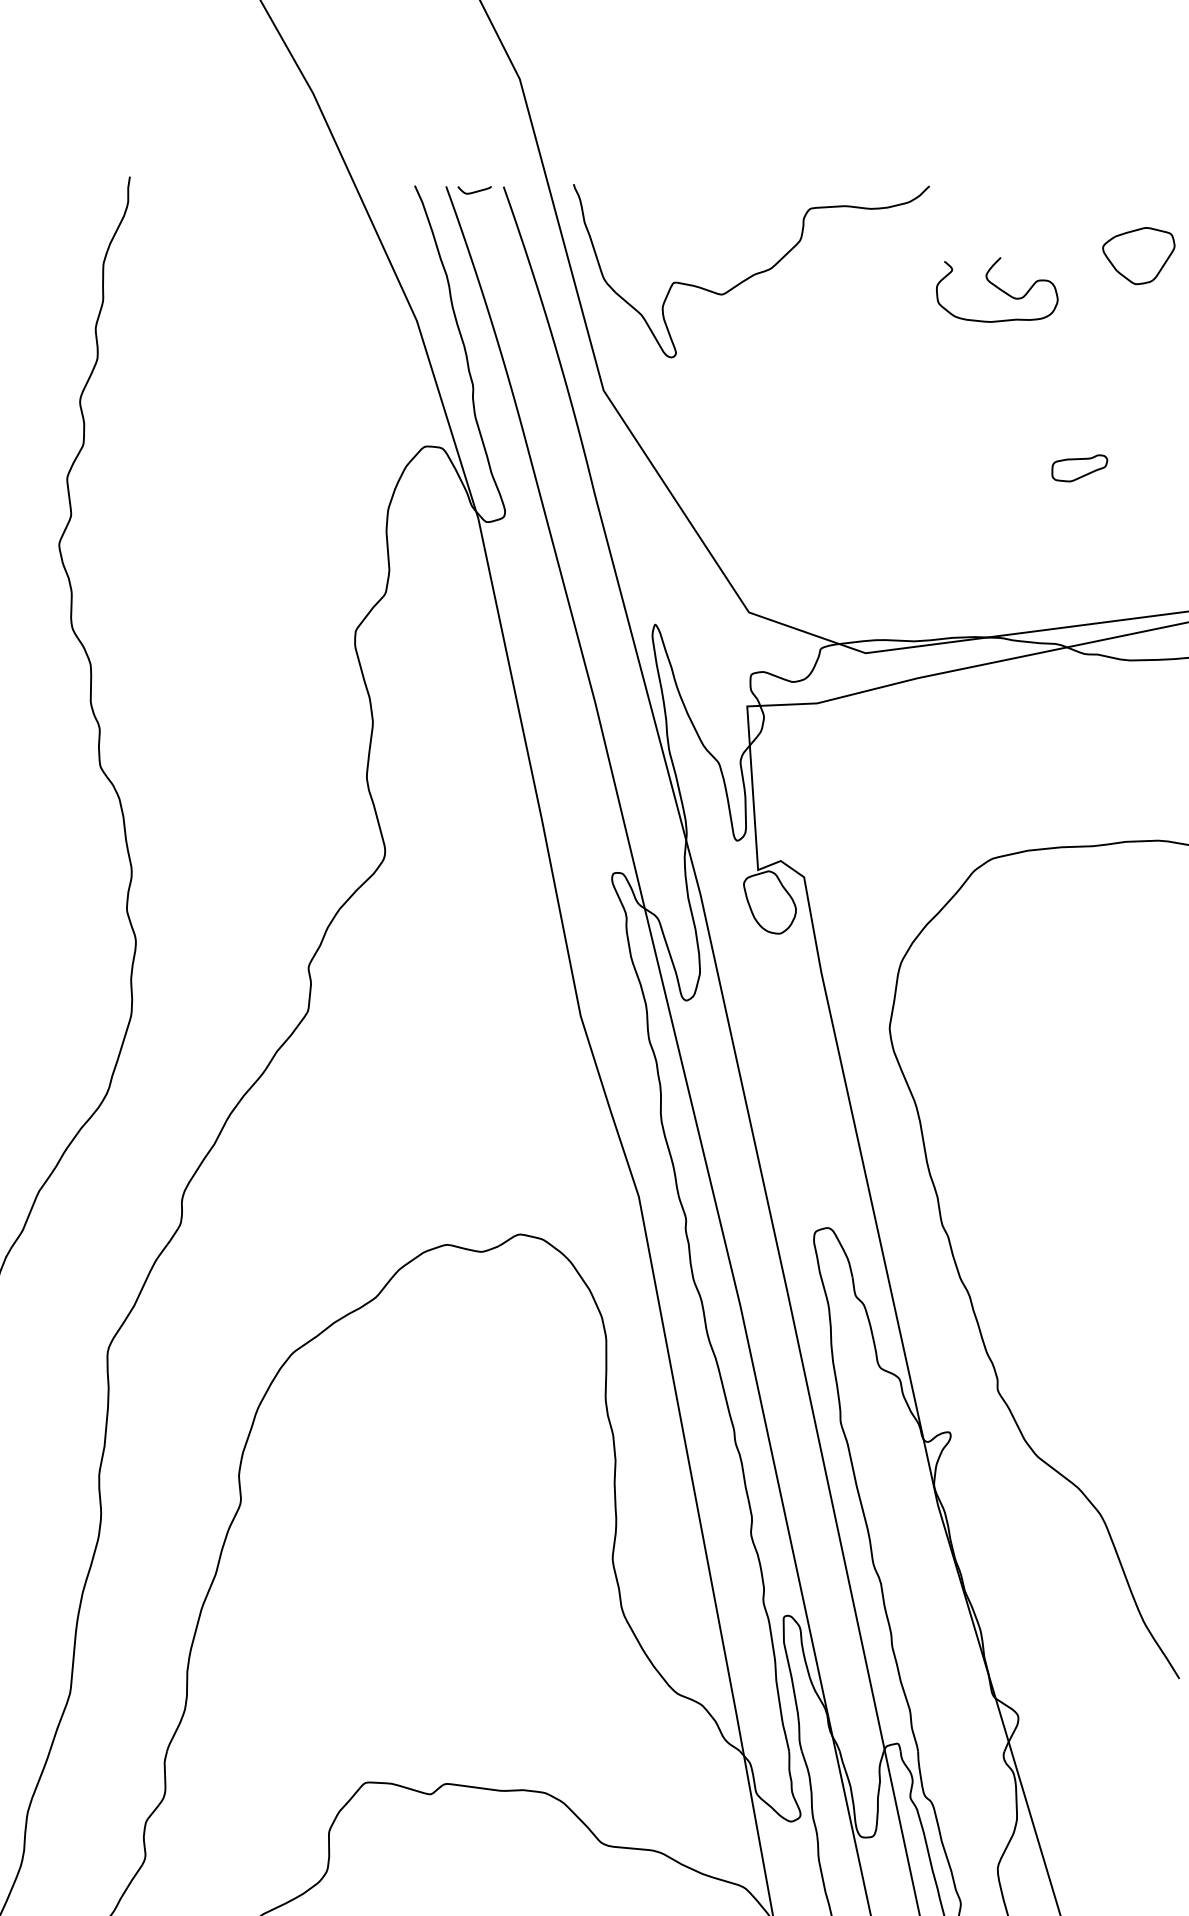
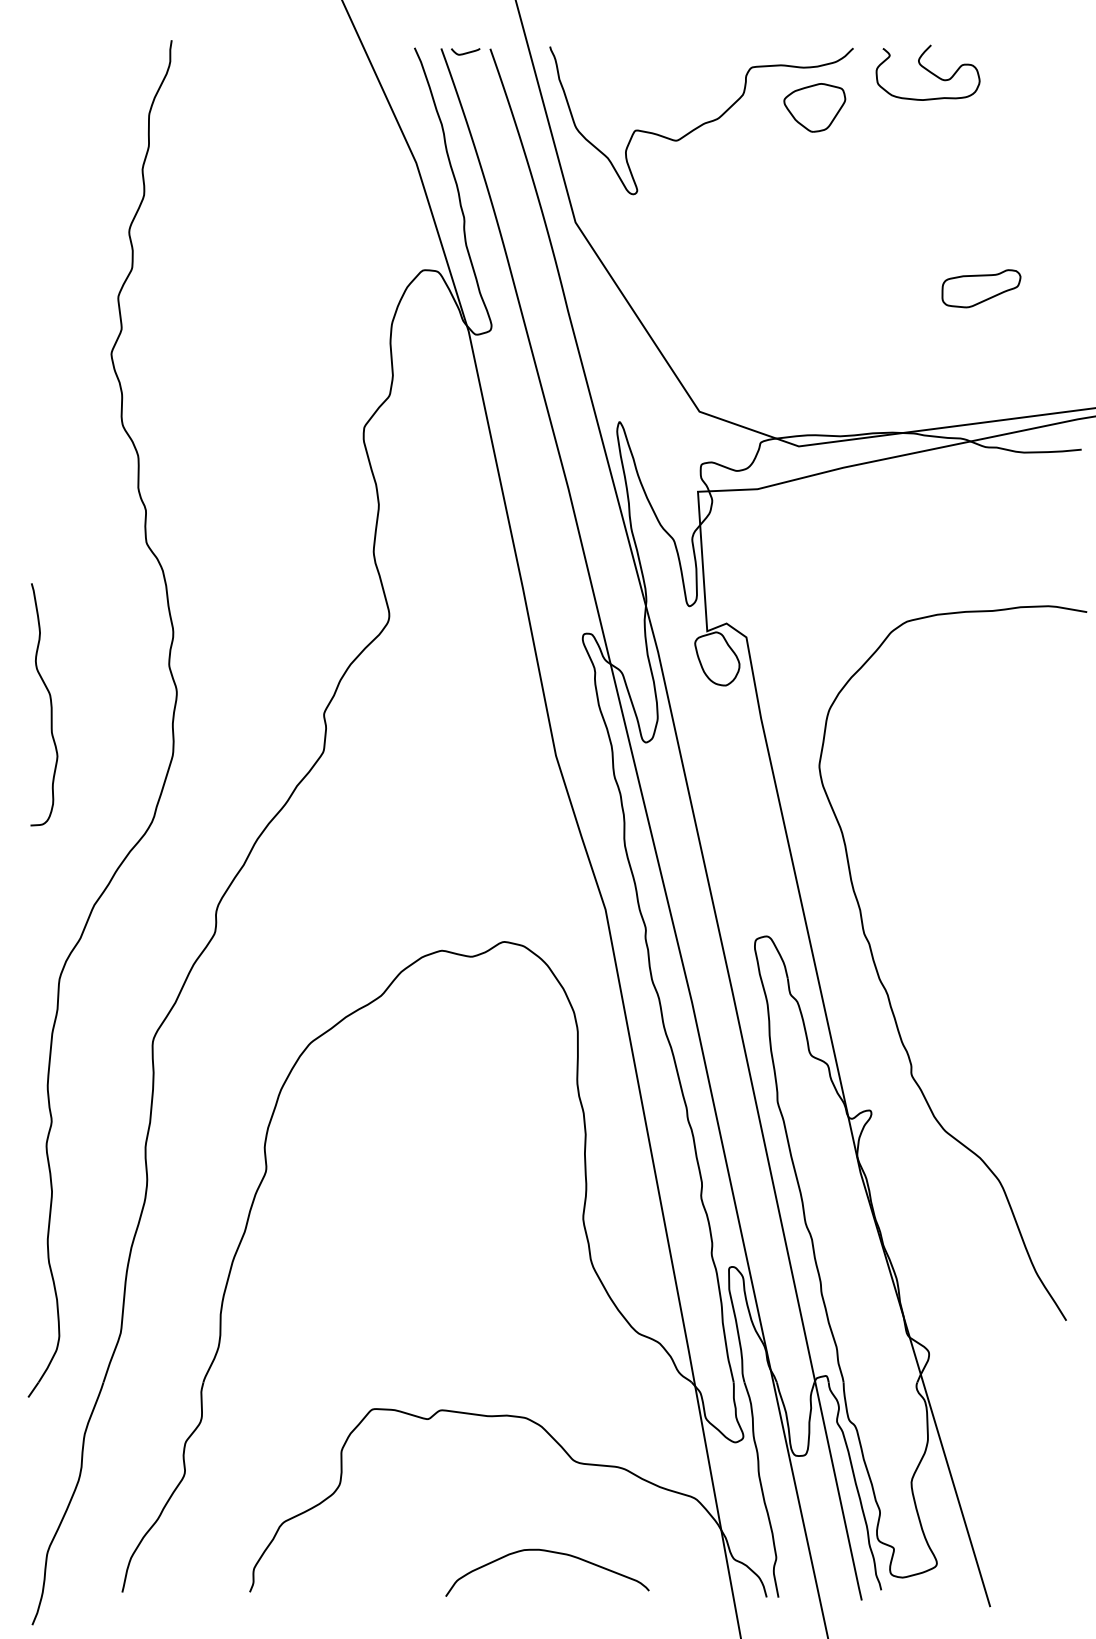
part: (1138, 255) -> (814, 107), moved
curve: (996, 288) -> (927, 71), moved
part: (1079, 467) -> (981, 288), size x1.67

